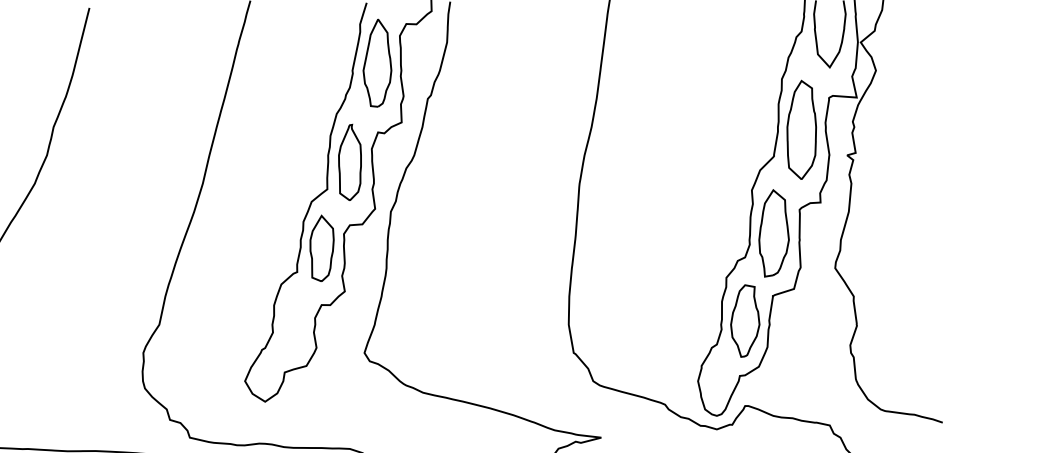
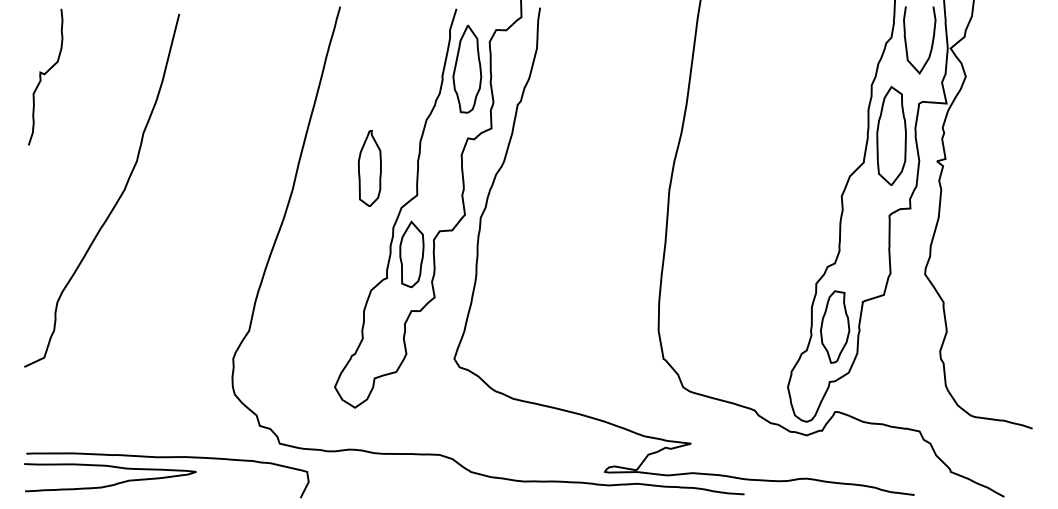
part: (349, 161) -> (369, 167), moved
part: (773, 233) -> (863, 239), removed

